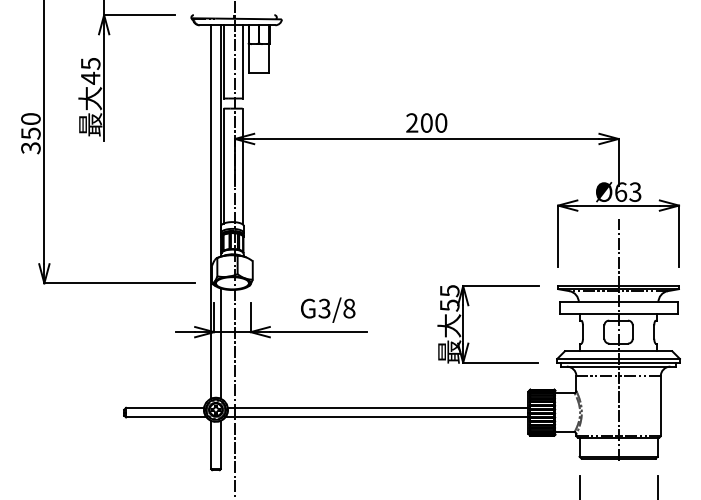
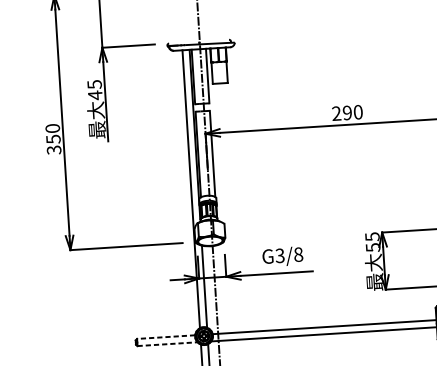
text: (426, 122) -> (347, 112), 200 -> 290
line: (164, 407) -> (165, 336), solid -> dashed
line: (166, 417) -> (167, 344), solid -> dashed

